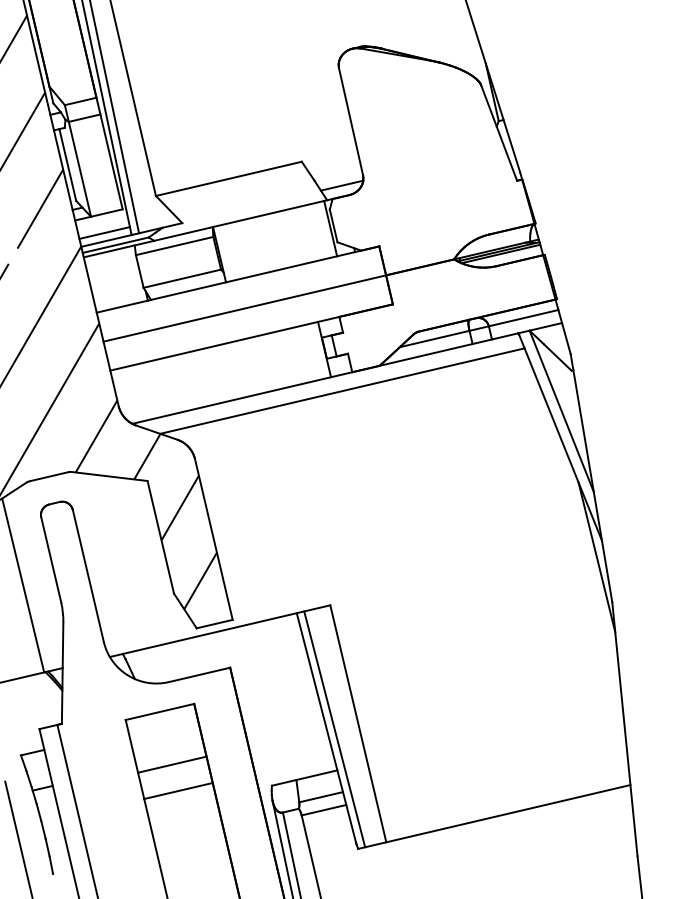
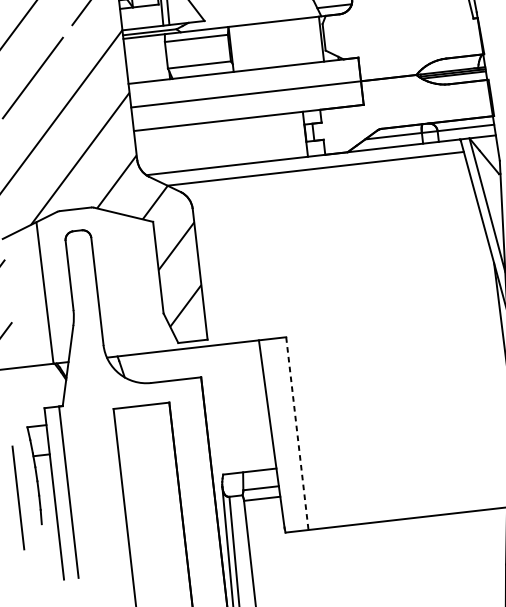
line: (104, 232) -> (142, 21), removed
line: (358, 723) -> (297, 433), solid -> dashed
line: (334, 729) -> (277, 435), removed
line: (172, 764) -> (146, 448), removed
line: (178, 790) -> (148, 469), removed

